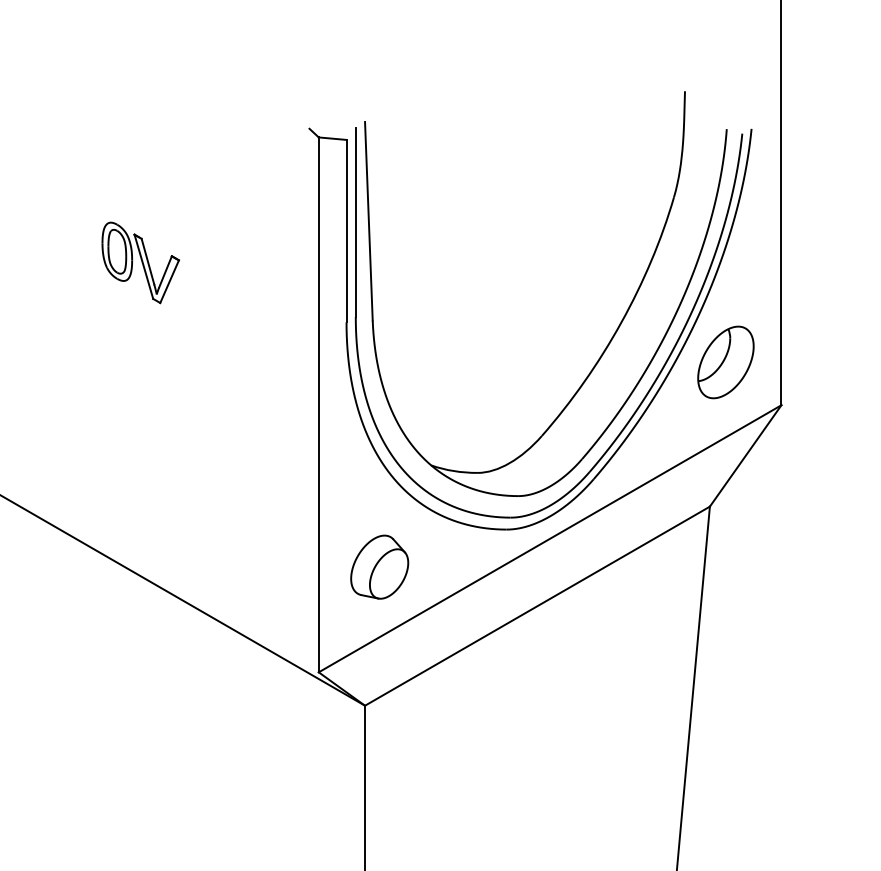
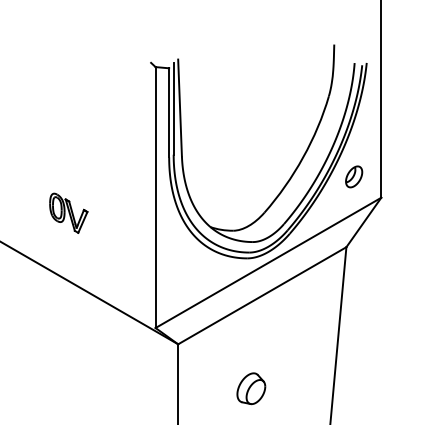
part: (140, 261) -> (68, 212), moved
part: (724, 361) -> (353, 176), size x0.6
part: (380, 566) -> (251, 388), moved

